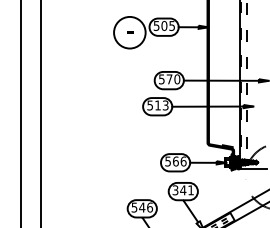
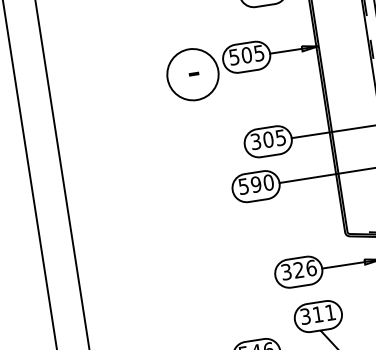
text: (169, 79) -> (268, 139), 570 -> 305
text: (161, 105) -> (261, 183), 513 -> 590
text: (171, 161) -> (291, 271), 566 -> 326
text: (183, 190) -> (318, 314), 341 -> 311

